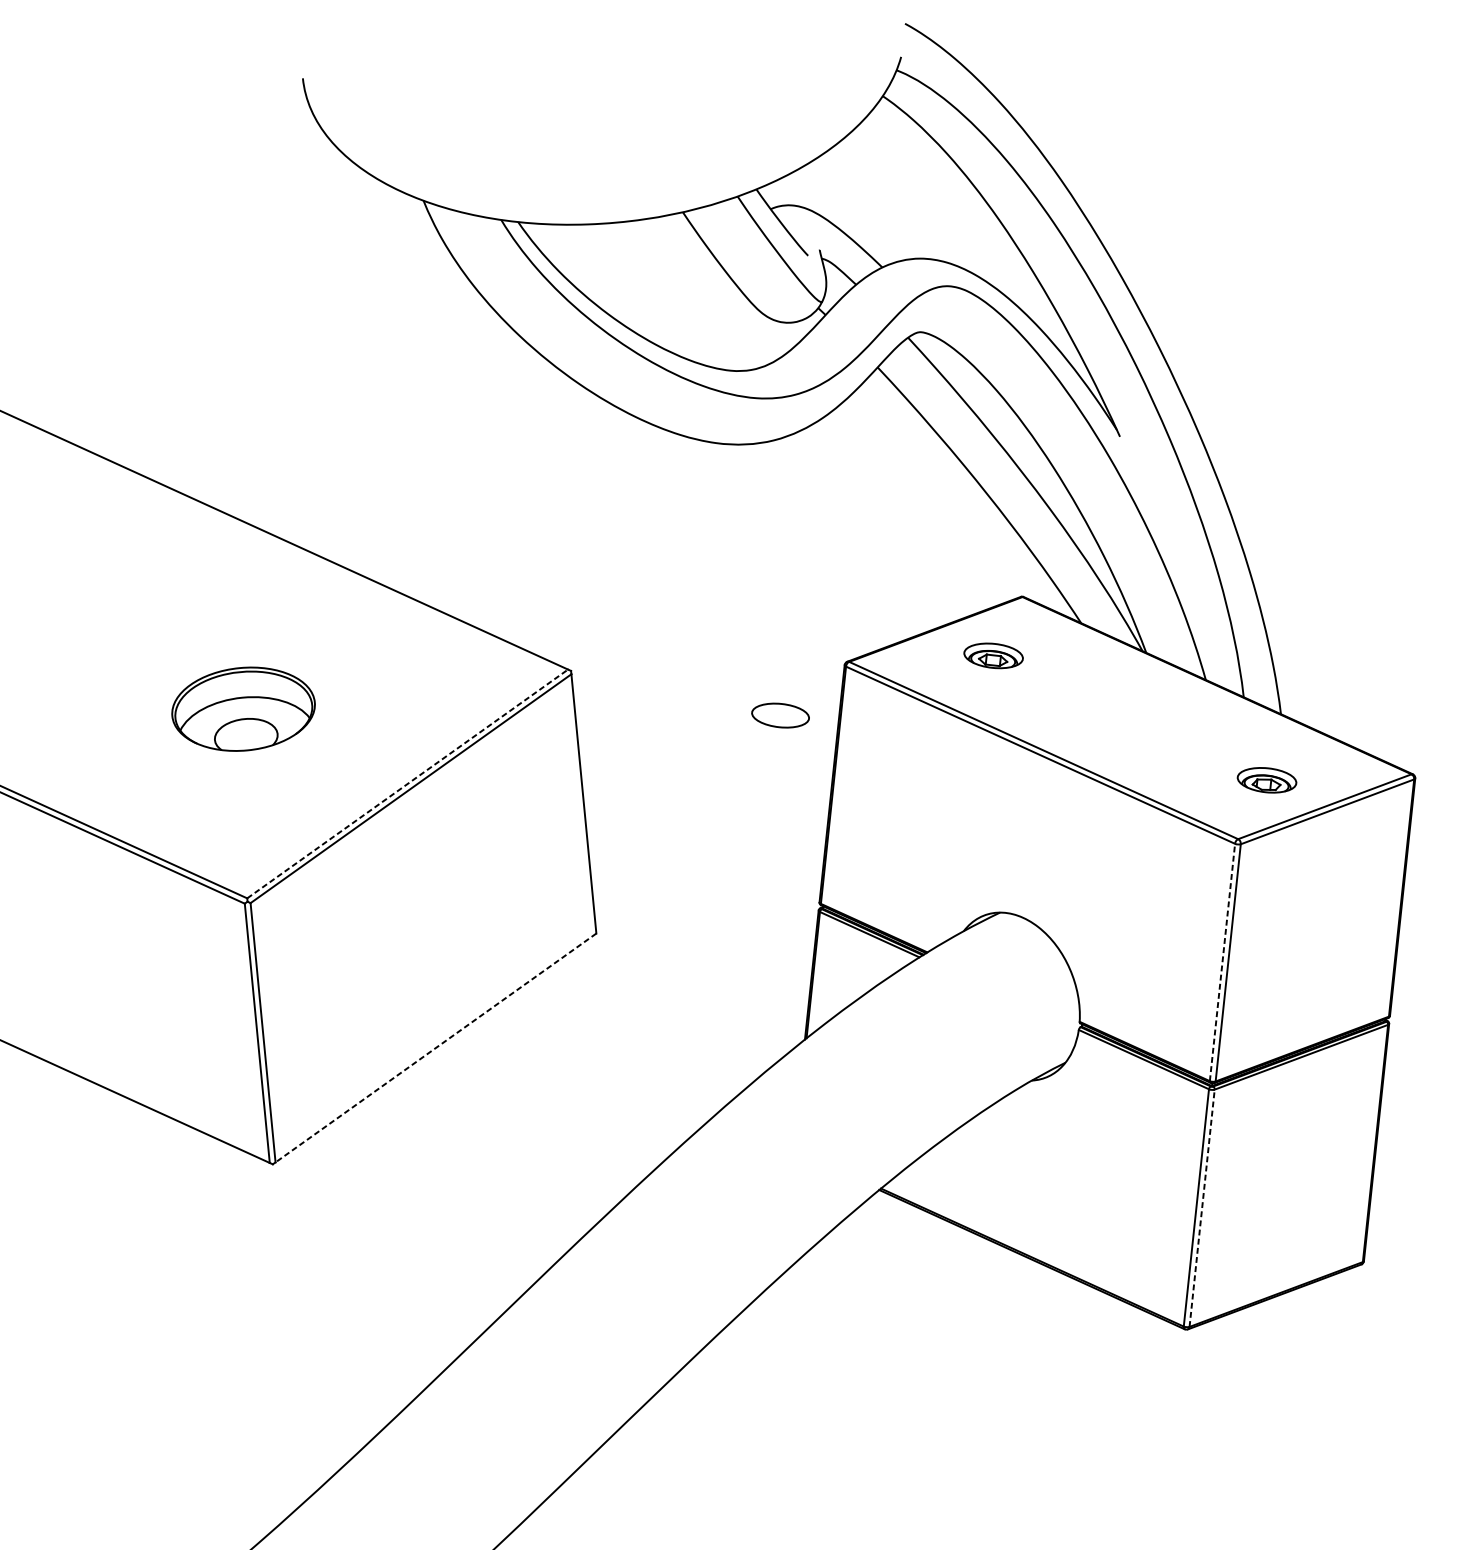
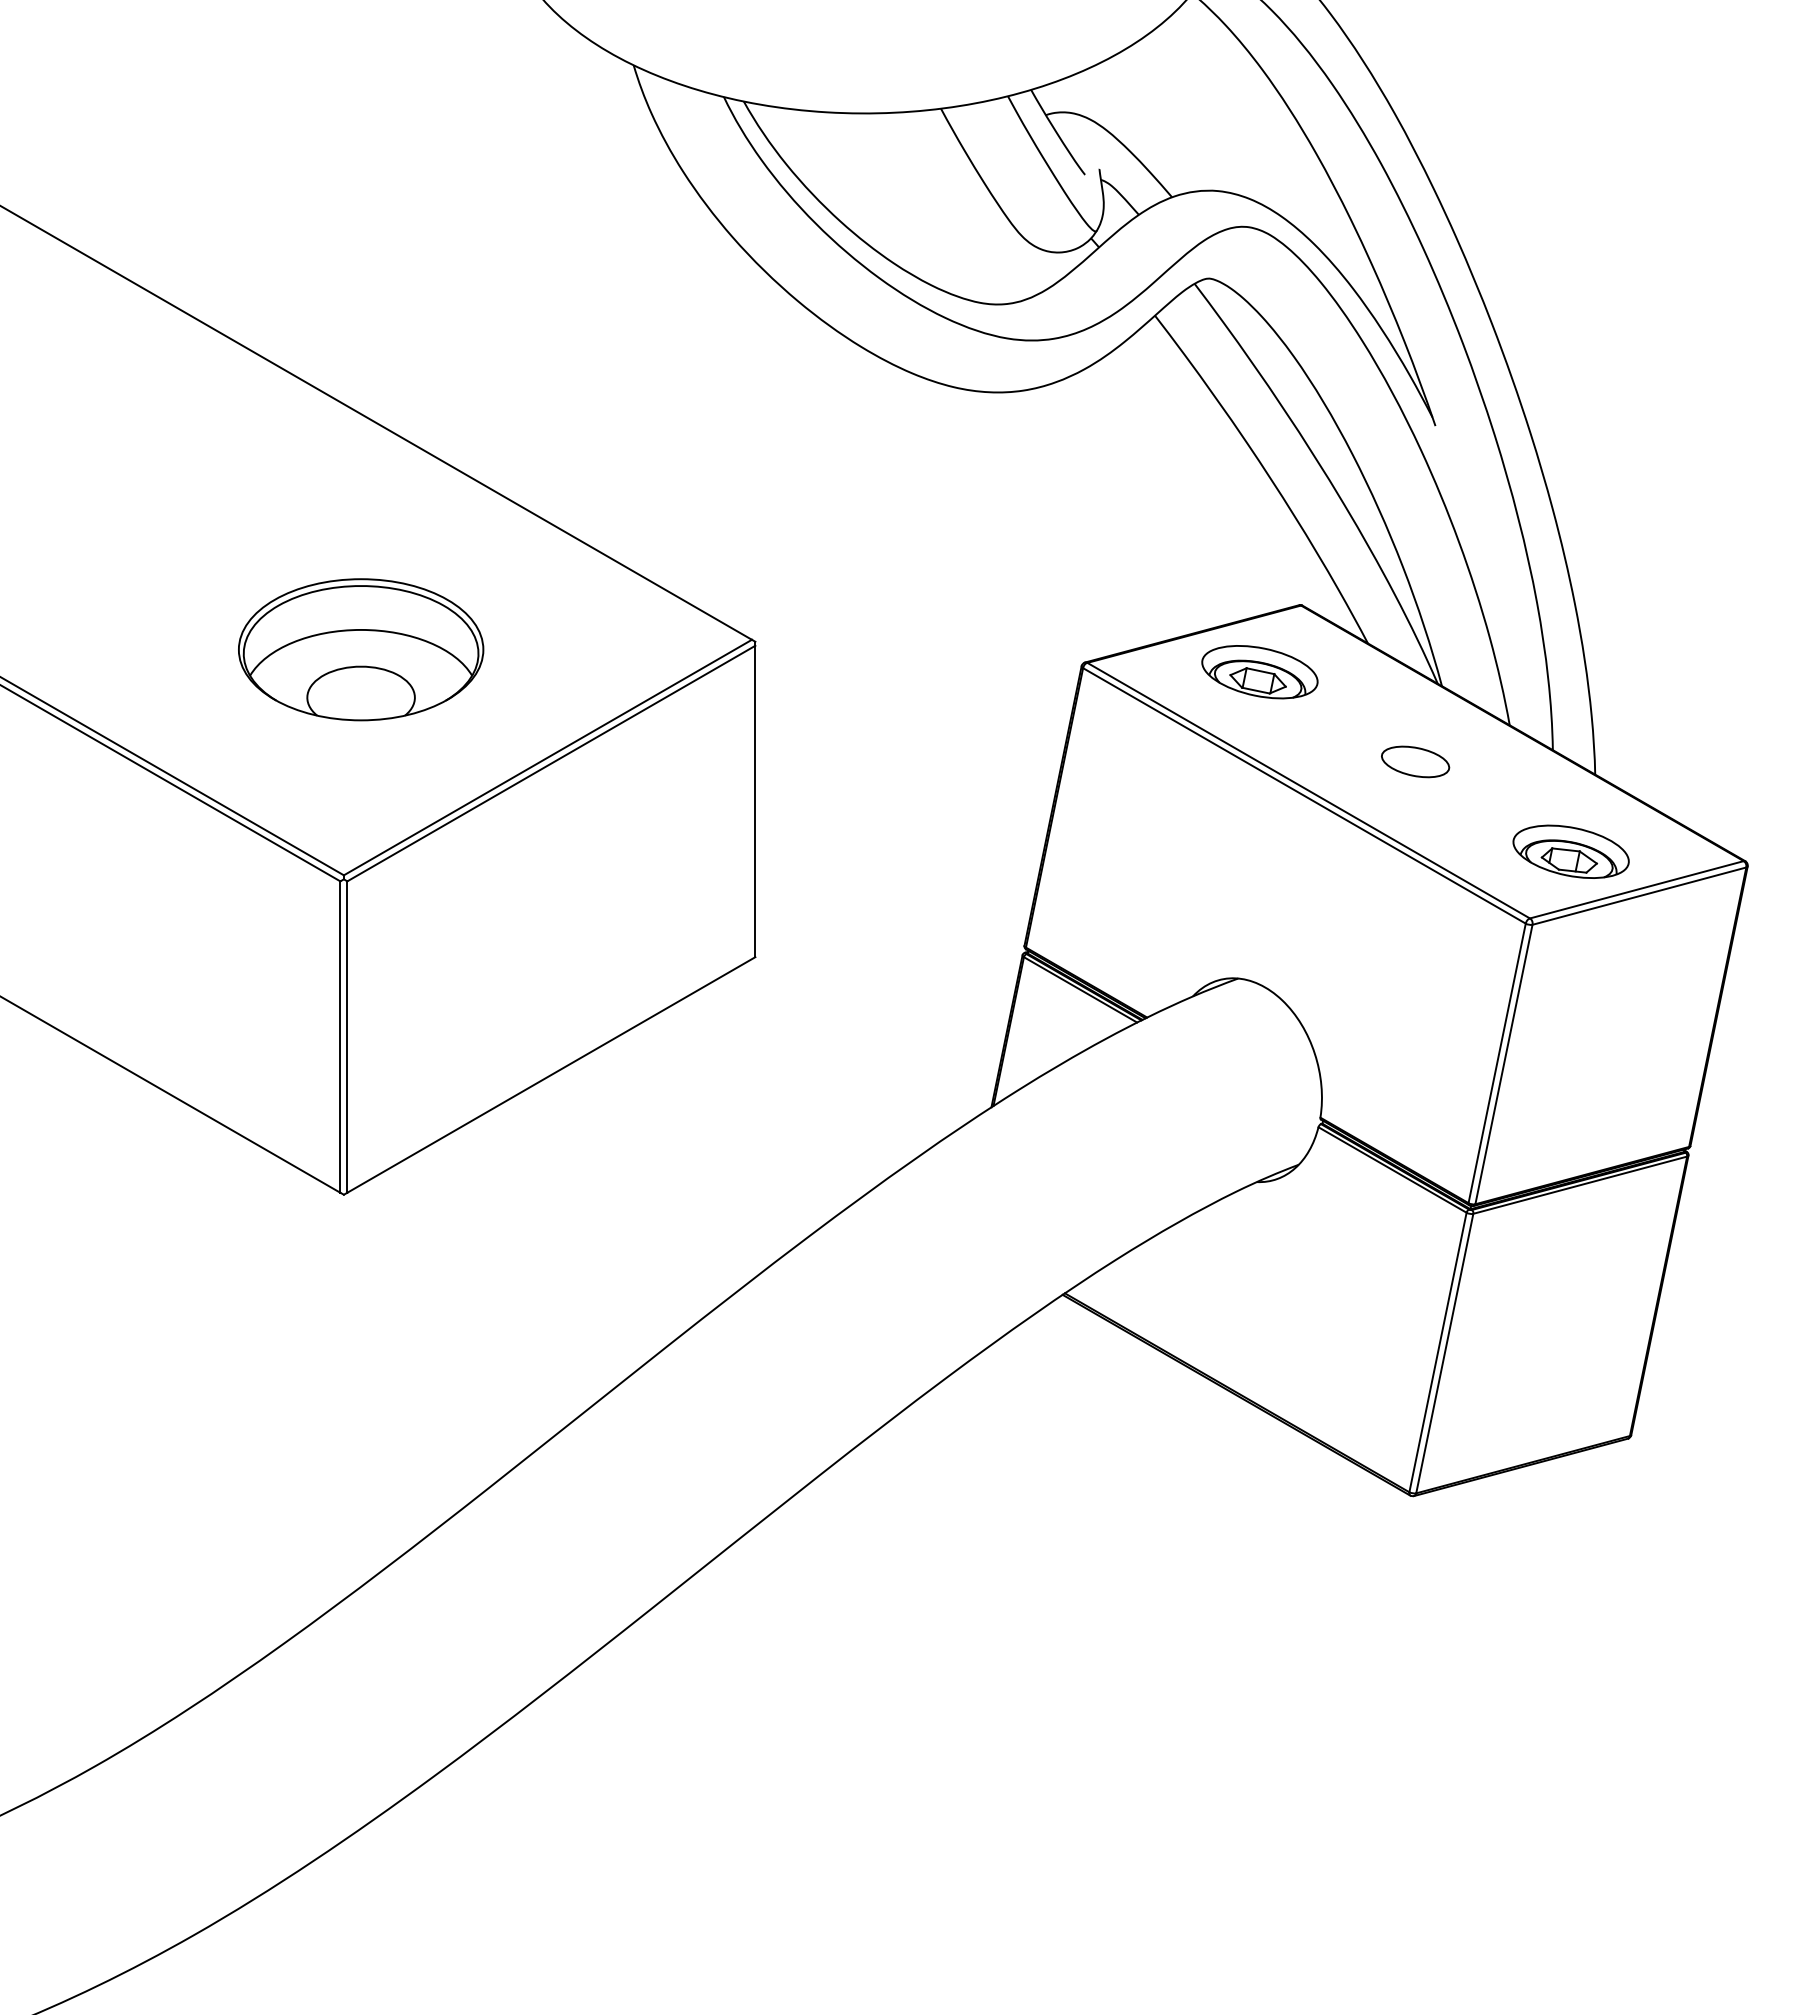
part: (993, 656) -> (1259, 672), size x1.67
part: (243, 708) -> (361, 649), size x1.43
part: (780, 715) -> (1415, 761), moved
part: (1266, 780) -> (1570, 851), size x1.67
line: (407, 783) -> (547, 757), dashed -> solid
line: (1222, 962) -> (1497, 1063), dashed -> solid
line: (436, 1047) -> (551, 1074), dashed -> solid
line: (1201, 1208) -> (1444, 1353), dashed -> solid

